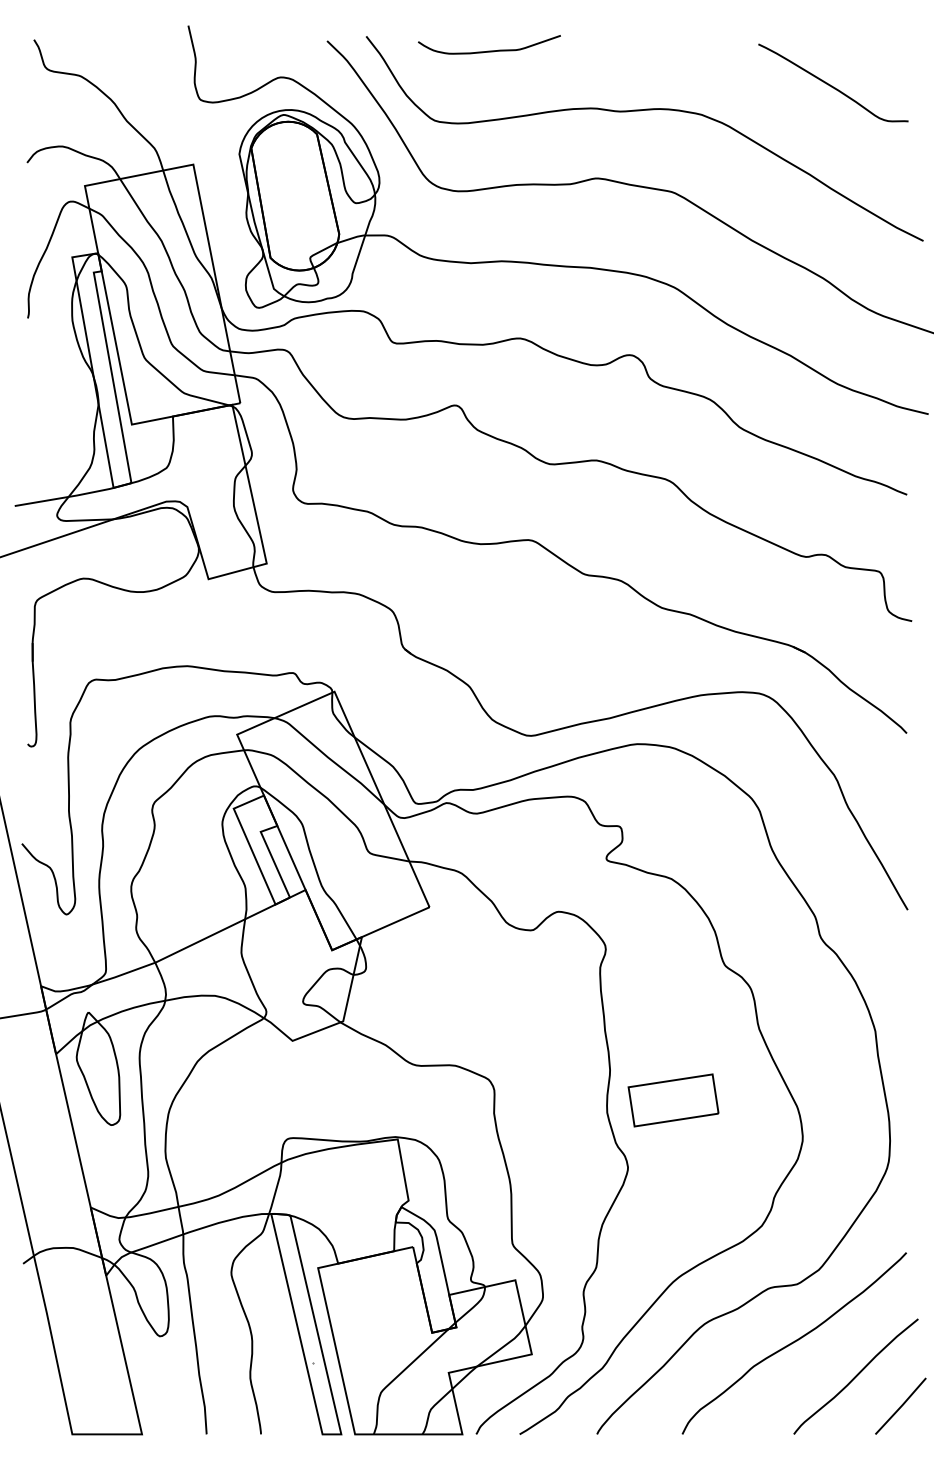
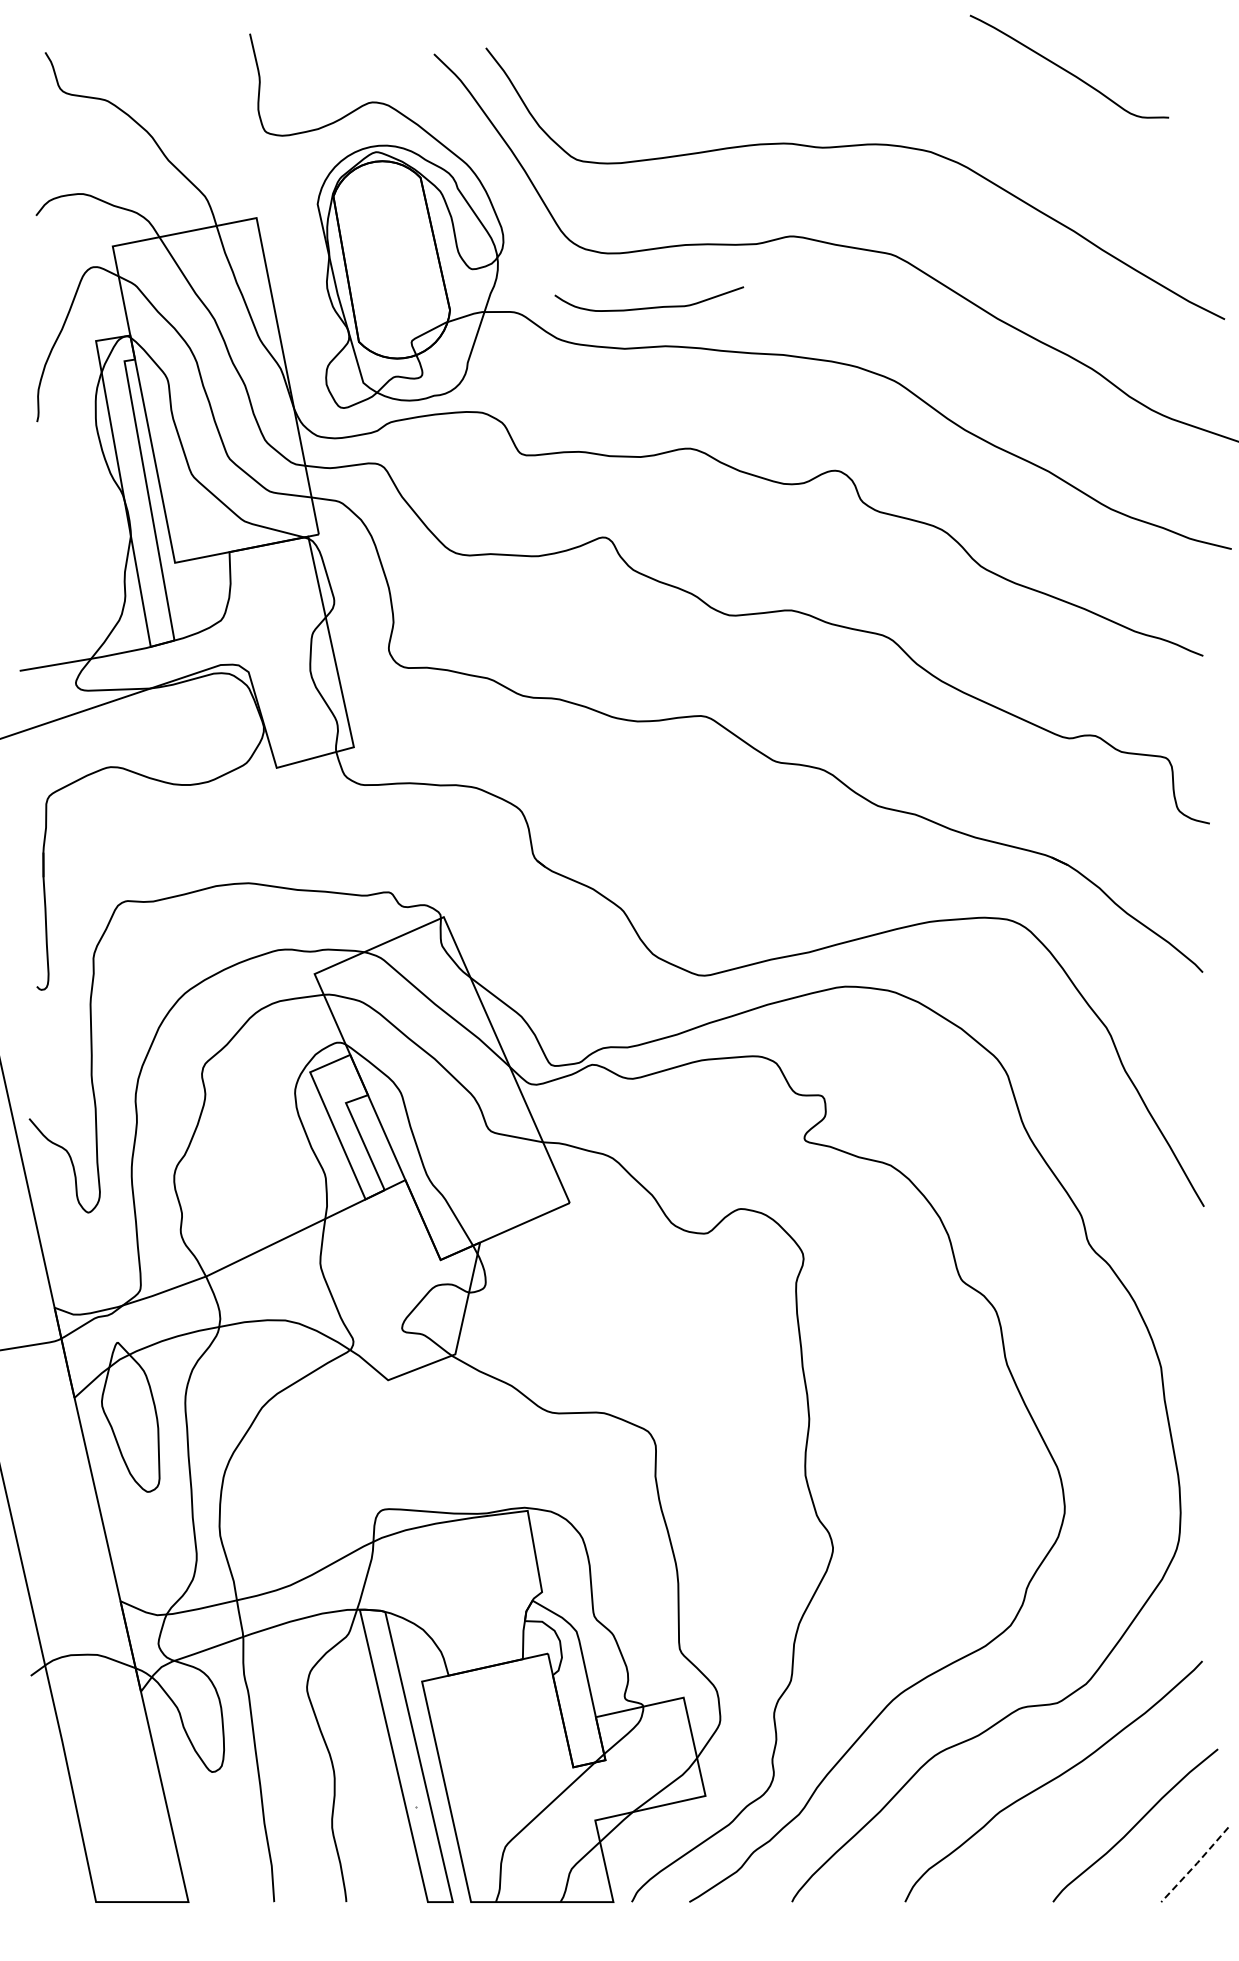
curve: (492, 50) -> (653, 306), moved
curve: (831, 85) -> (1066, 69), moved
part: (672, 1099) -> (892, 1458), removed
line: (901, 1406) -> (1195, 1865), solid -> dashed

